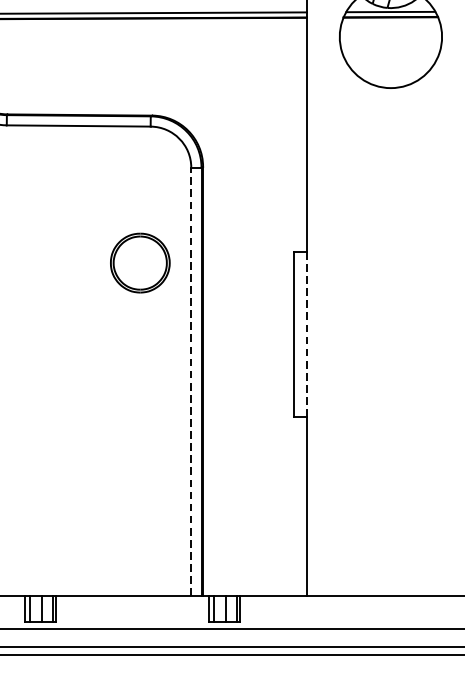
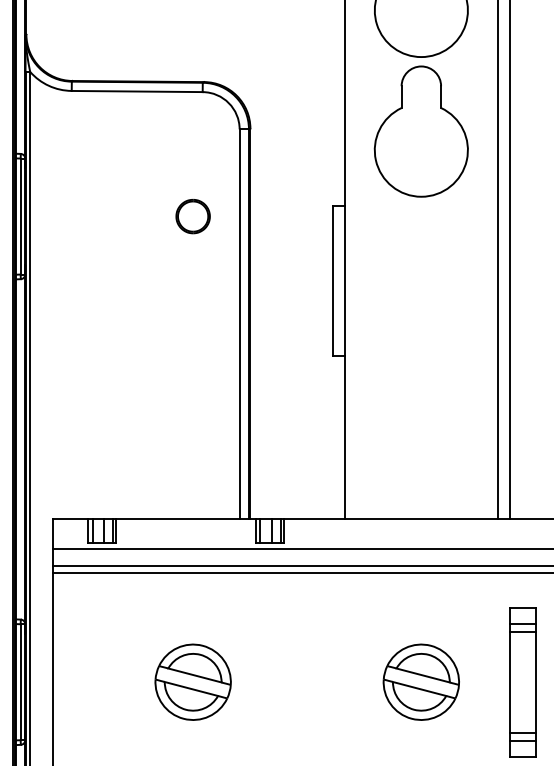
part: (389, 169) -> (420, 131), added
part: (139, 263) -> (192, 216), size x0.62
line: (306, 334) -> (344, 281), dashed -> solid
line: (191, 381) -> (239, 324), dashed -> solid

